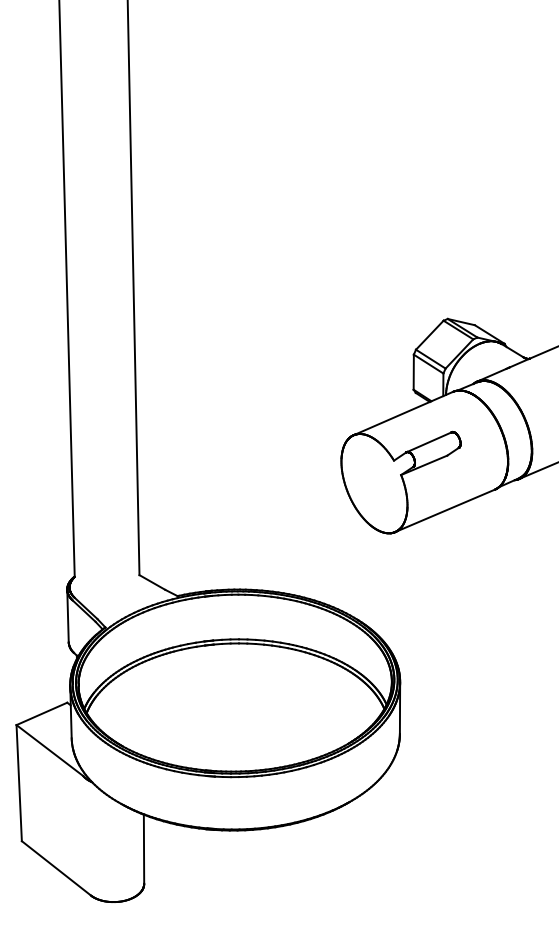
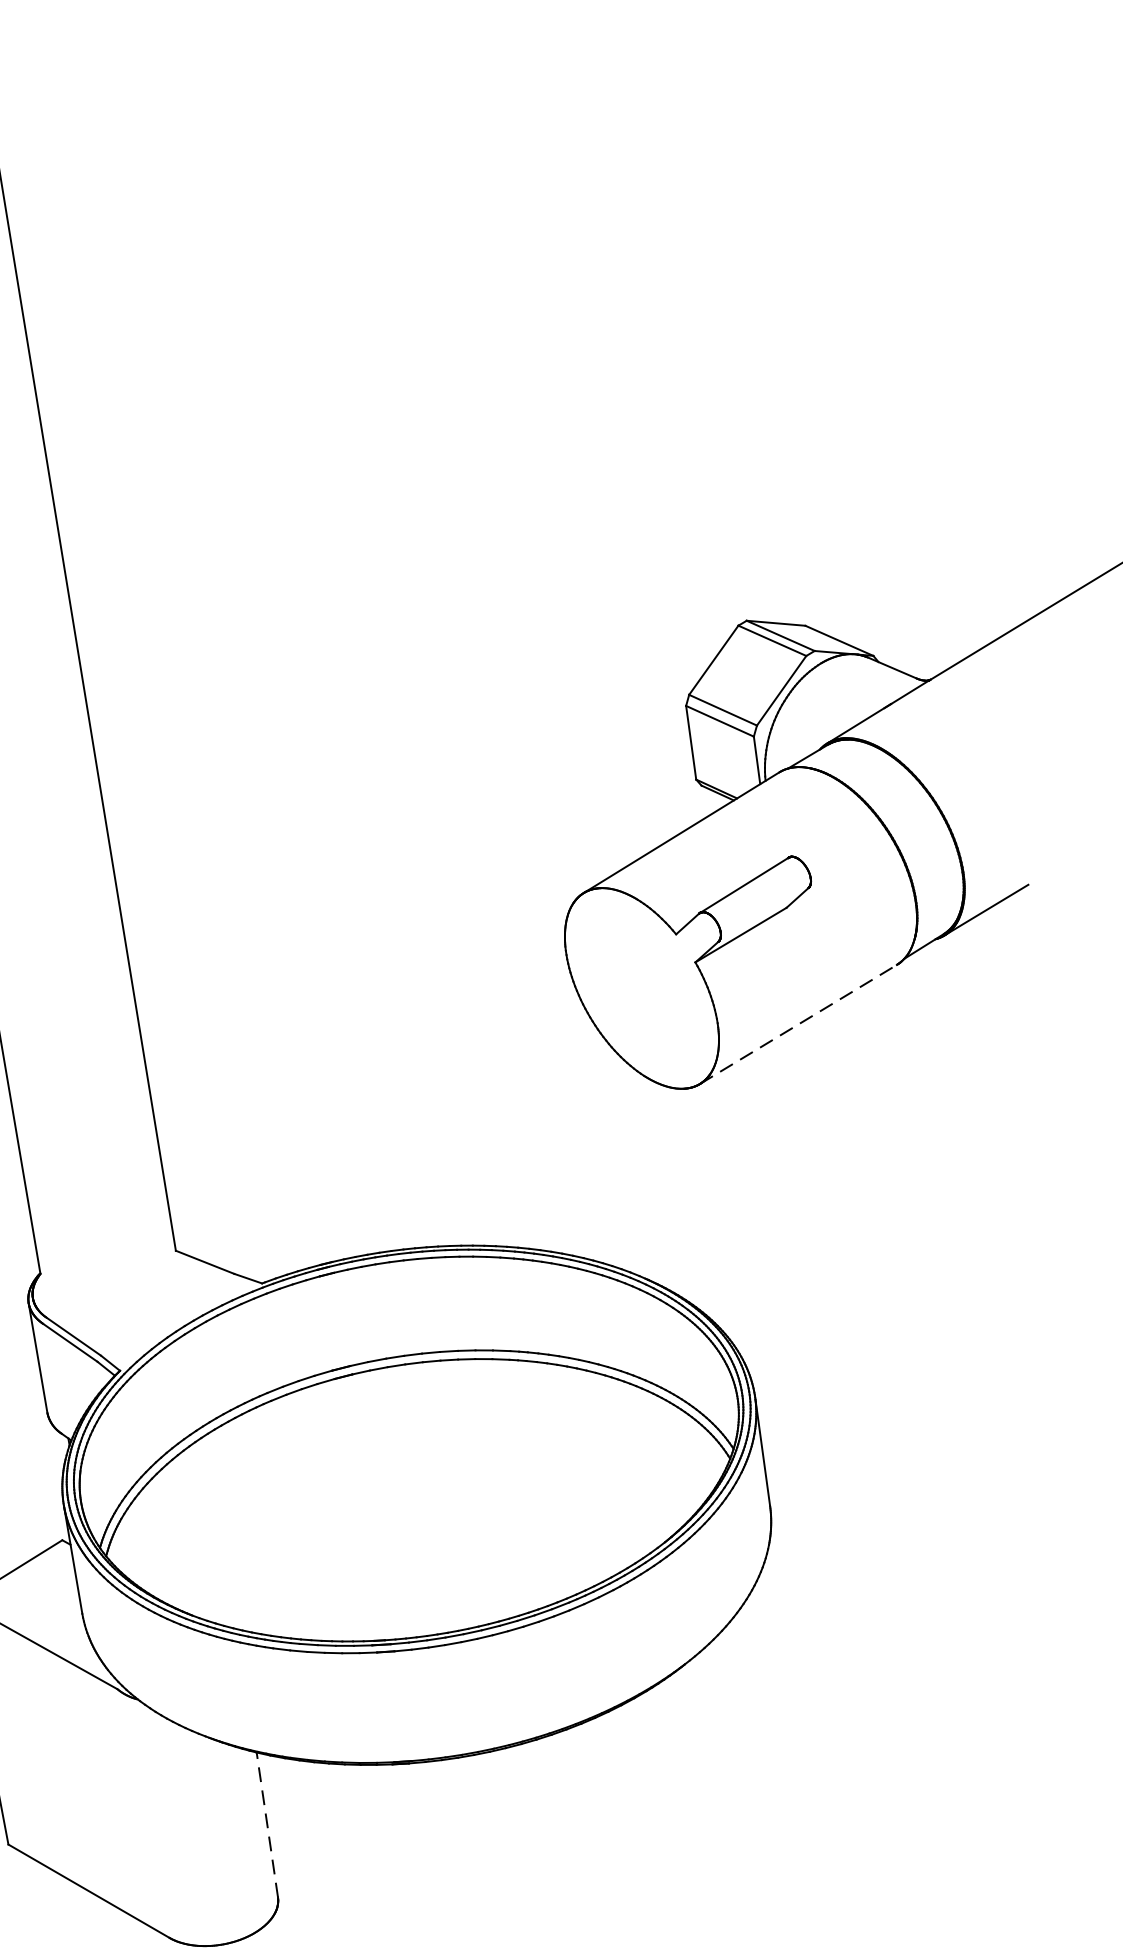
line: (445, 510) -> (799, 1023), solid -> dashed
line: (144, 849) -> (268, 1825), solid -> dashed

